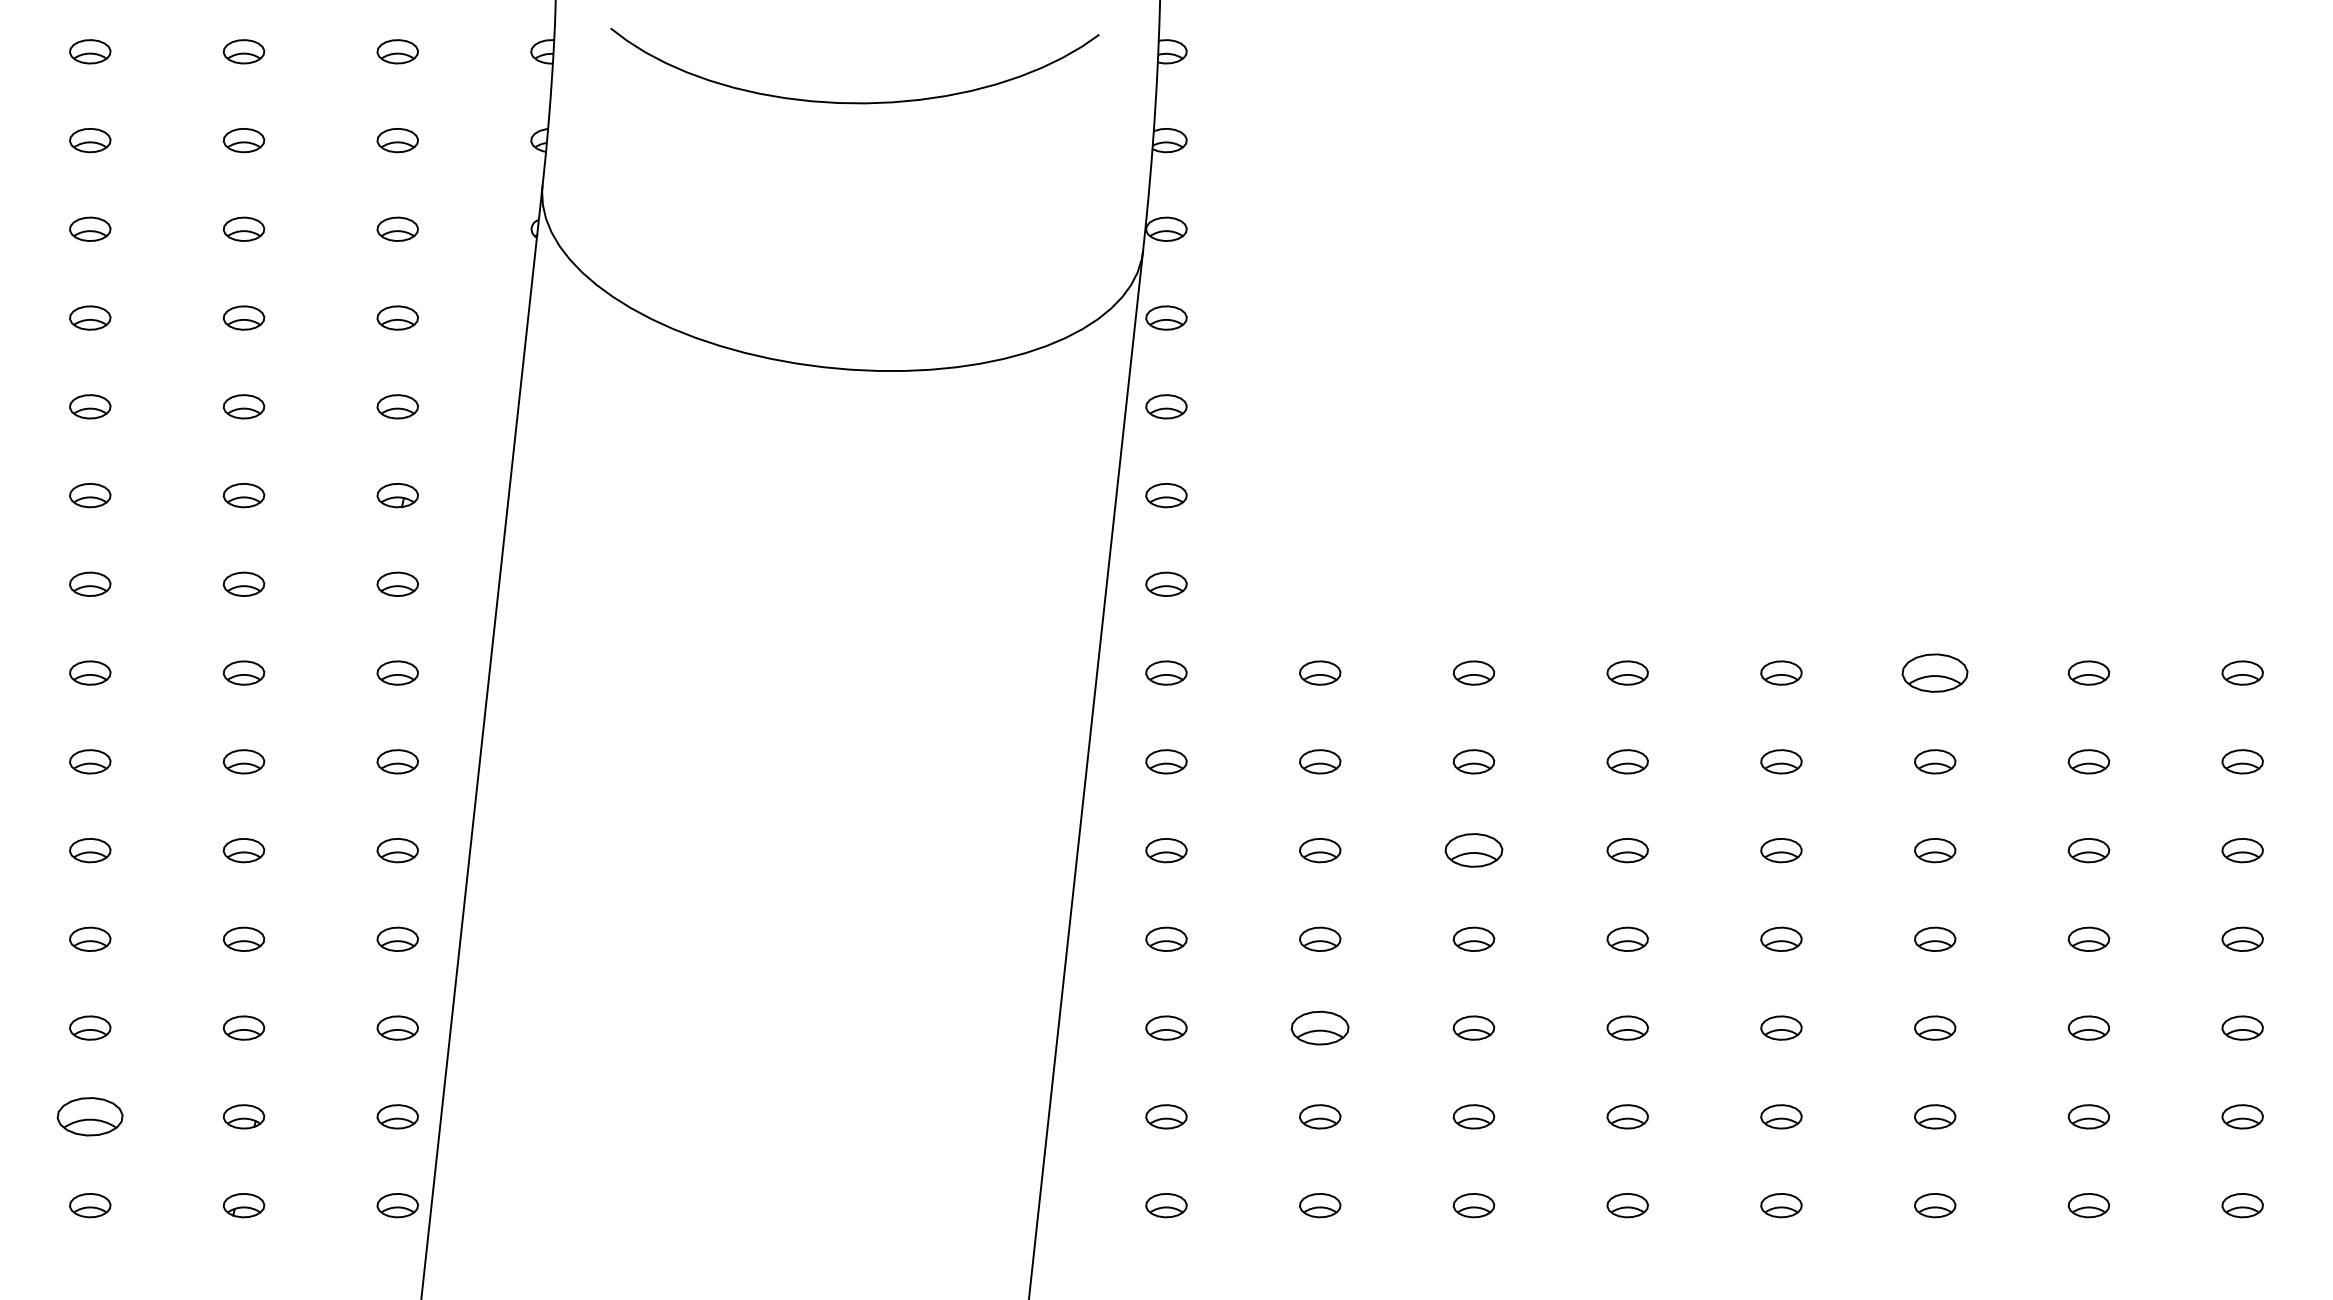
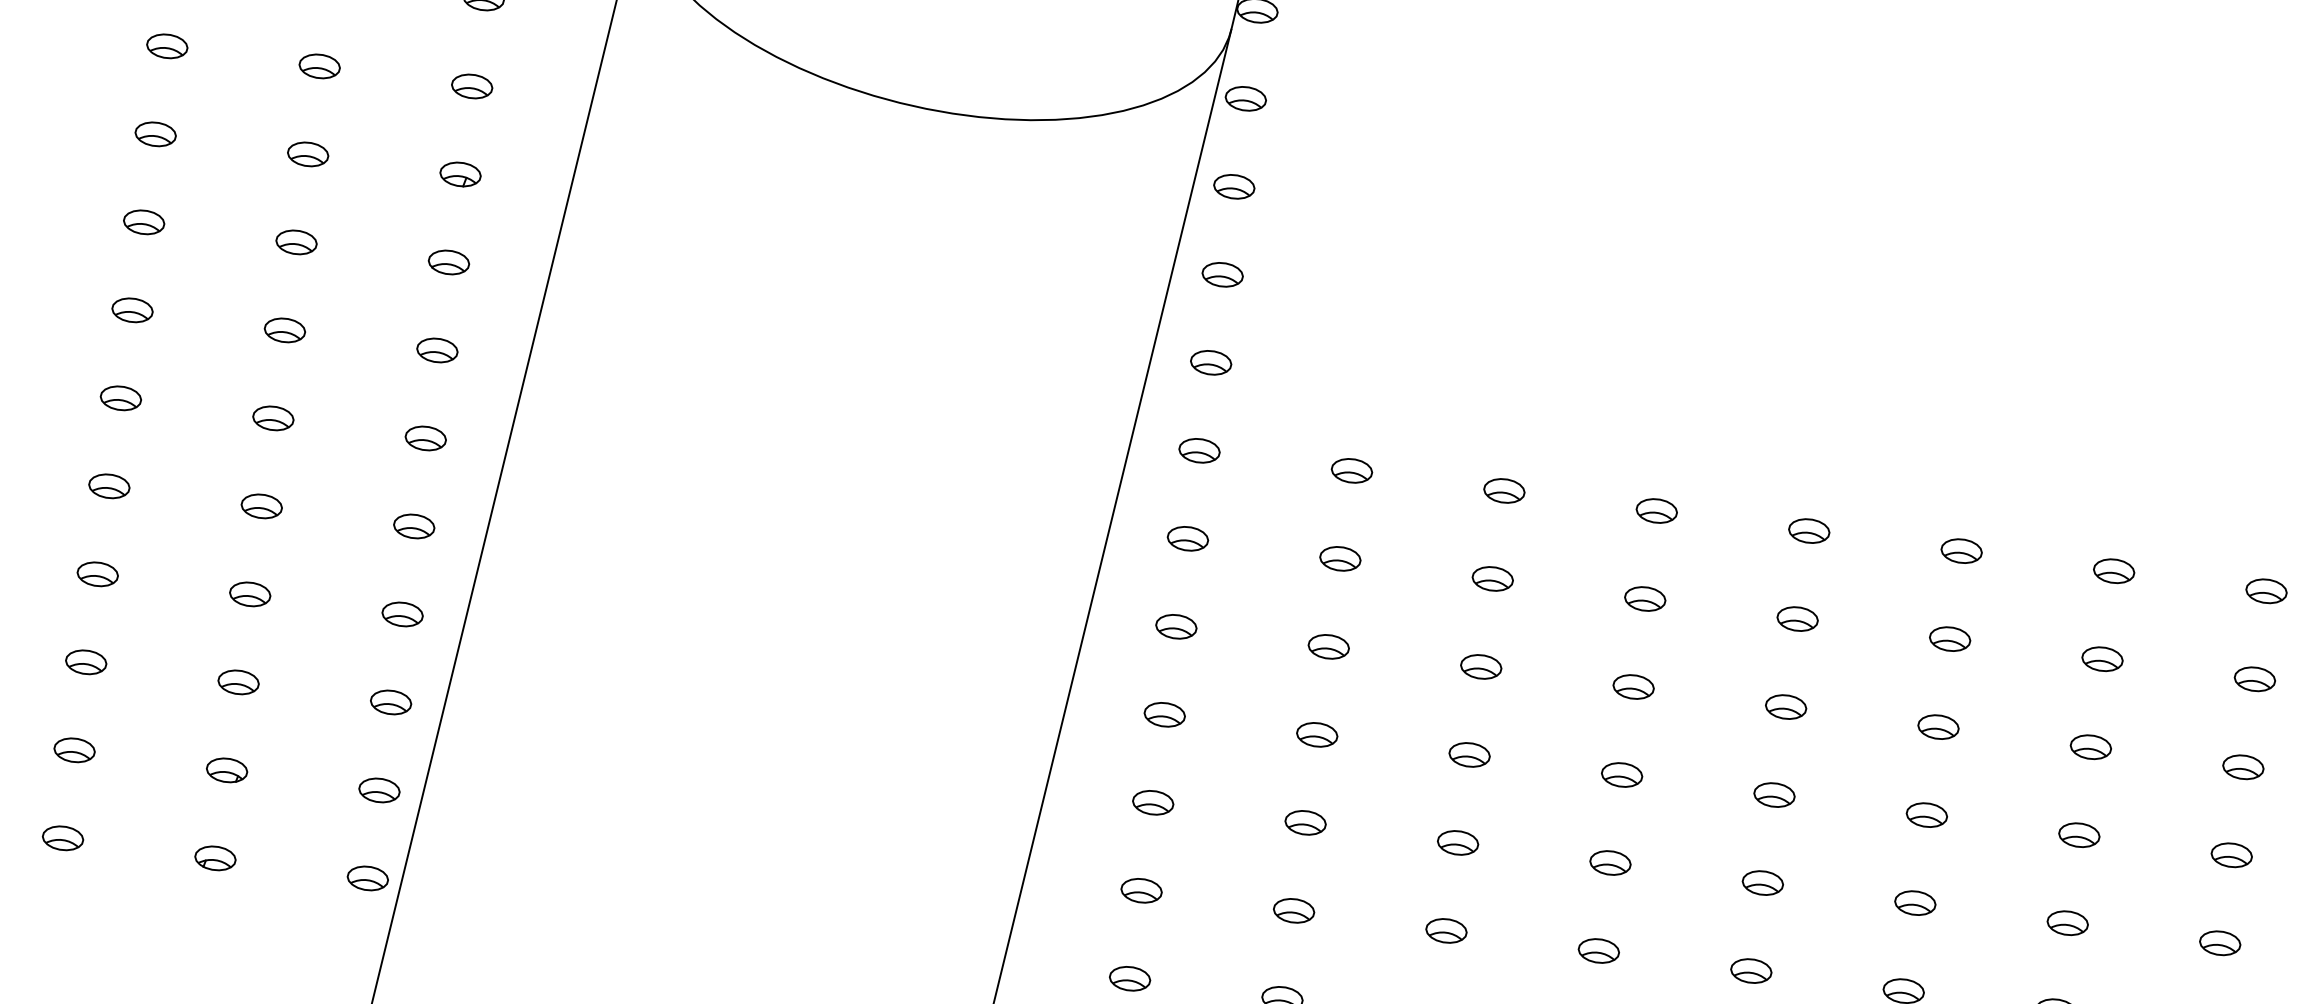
part: (1935, 672) -> (1962, 550), size x0.62
part: (1473, 850) -> (1480, 666), size x0.71
part: (1320, 1027) -> (1305, 822), size x0.71
part: (90, 1116) -> (74, 749), size x0.62

